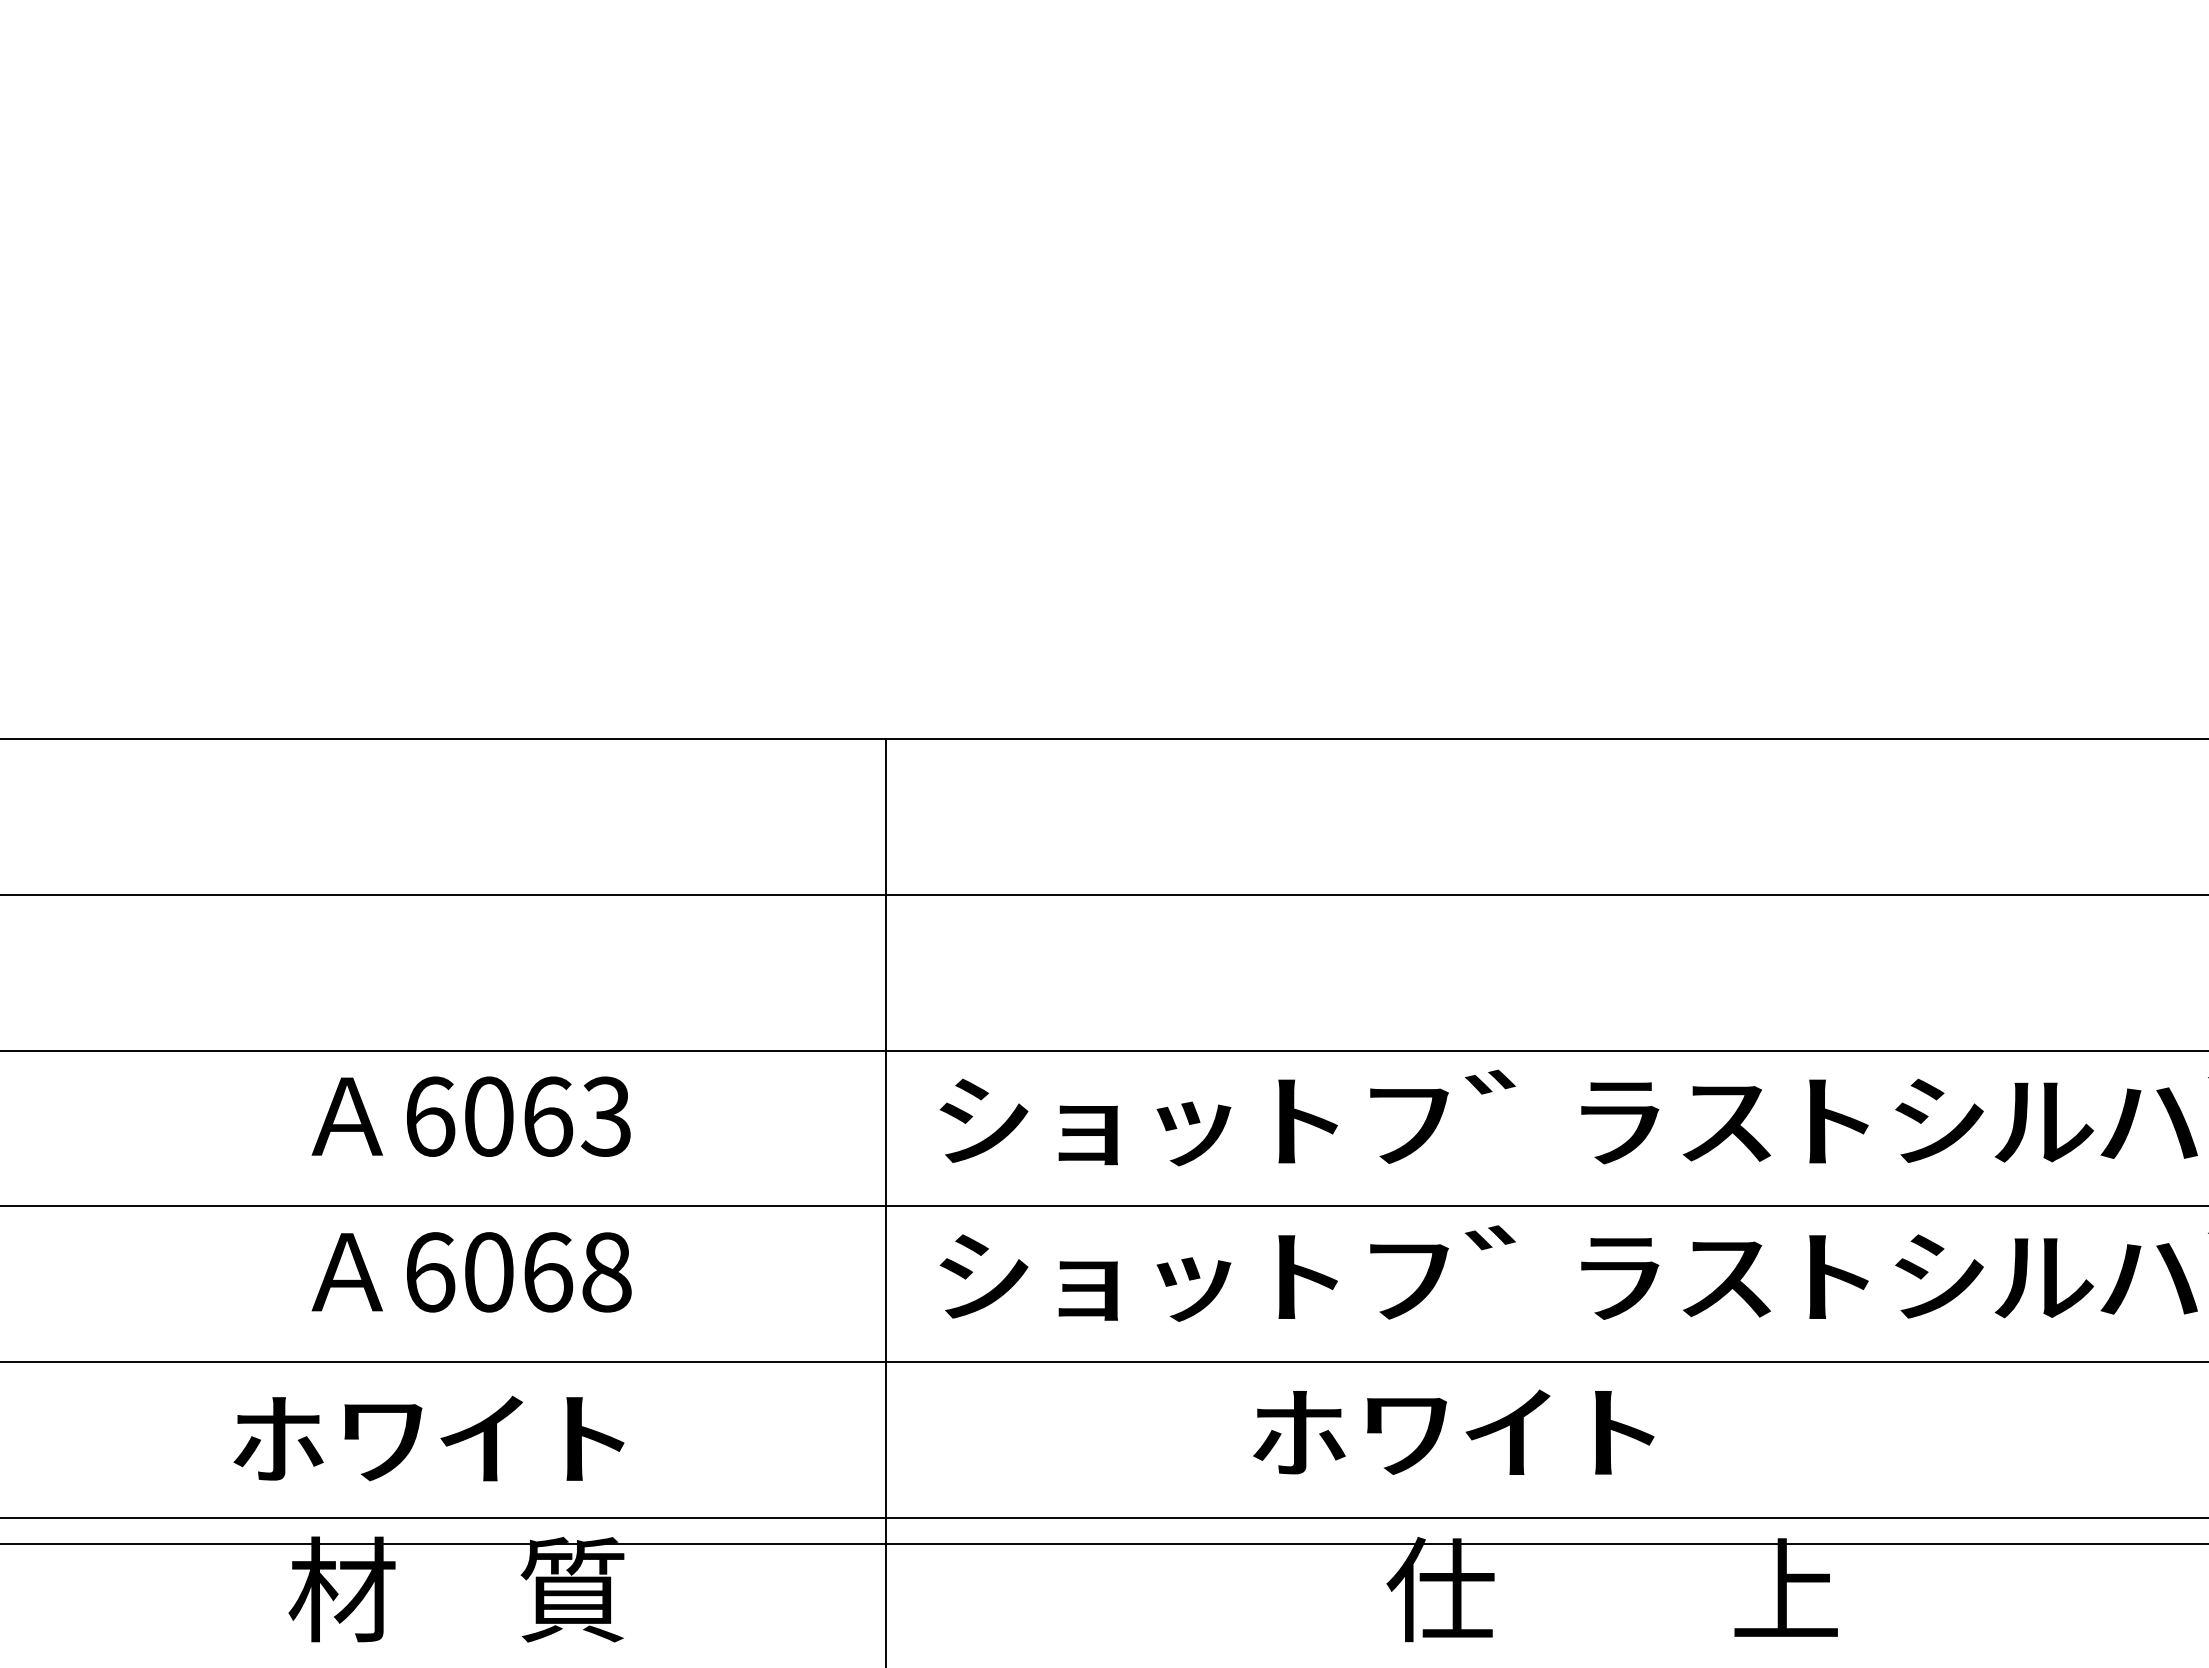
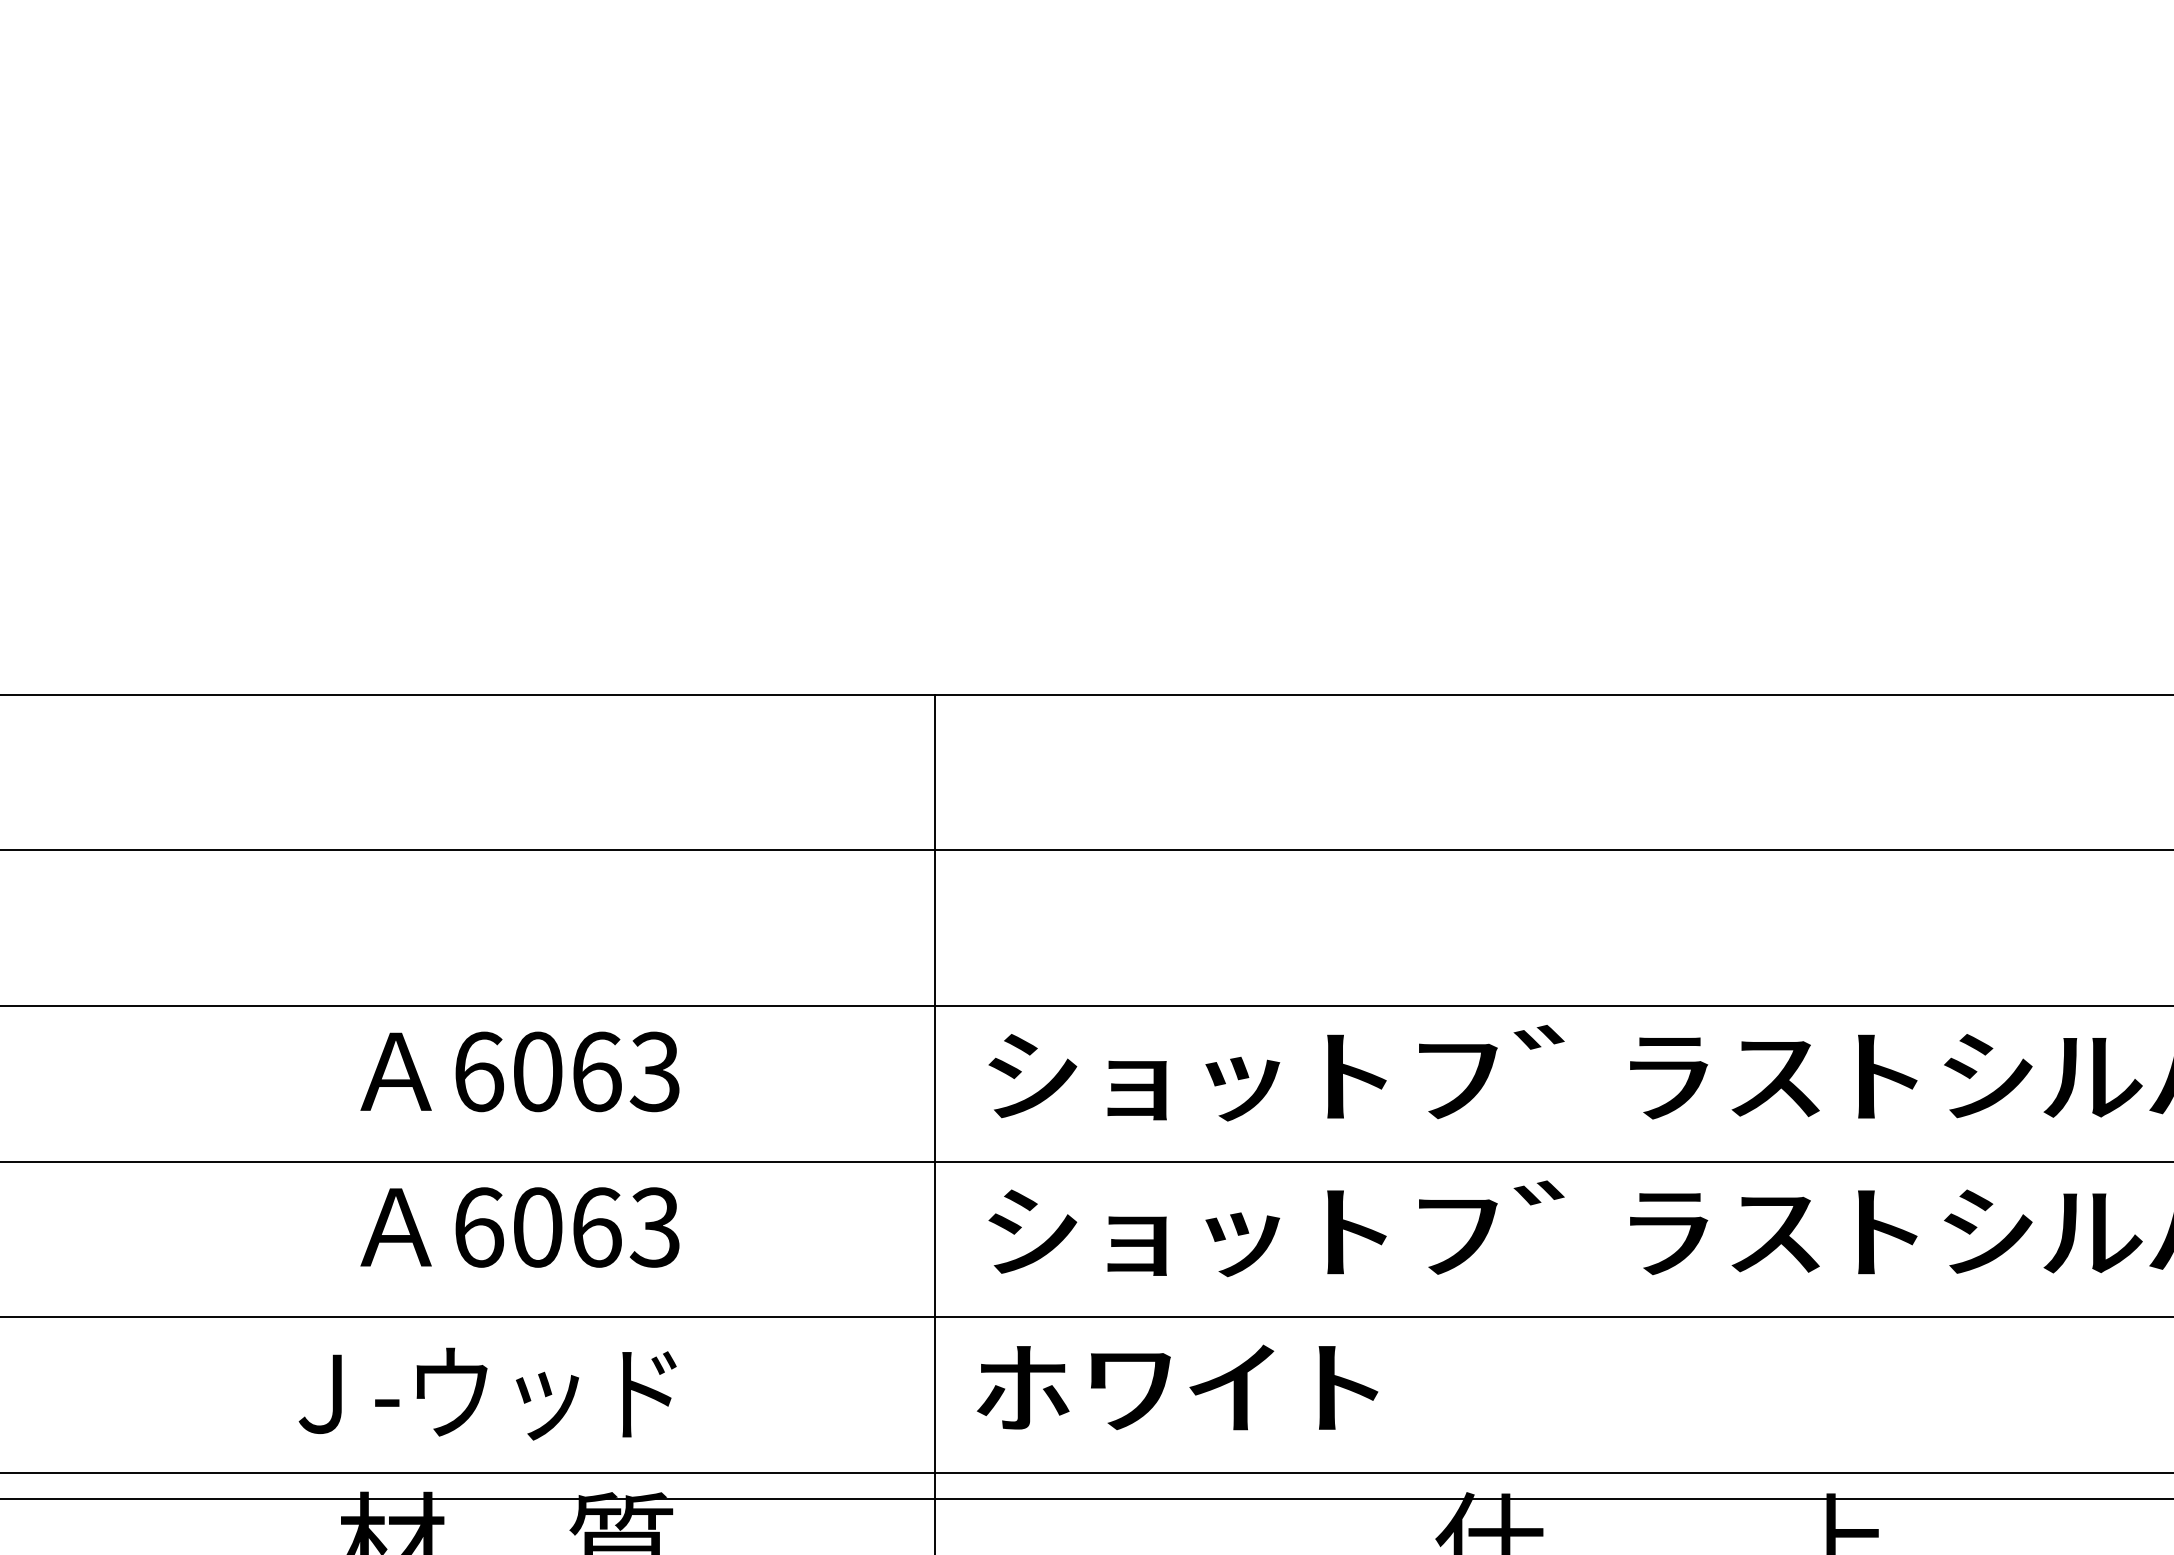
text: (606, 1272) -> (655, 1227), 6068 -> 6063
text: (1453, 1431) -> (1177, 1386), moved
text: (430, 1438) -> (479, 1393), ﾎﾜｲﾄ -> Ｊ-ウッド

